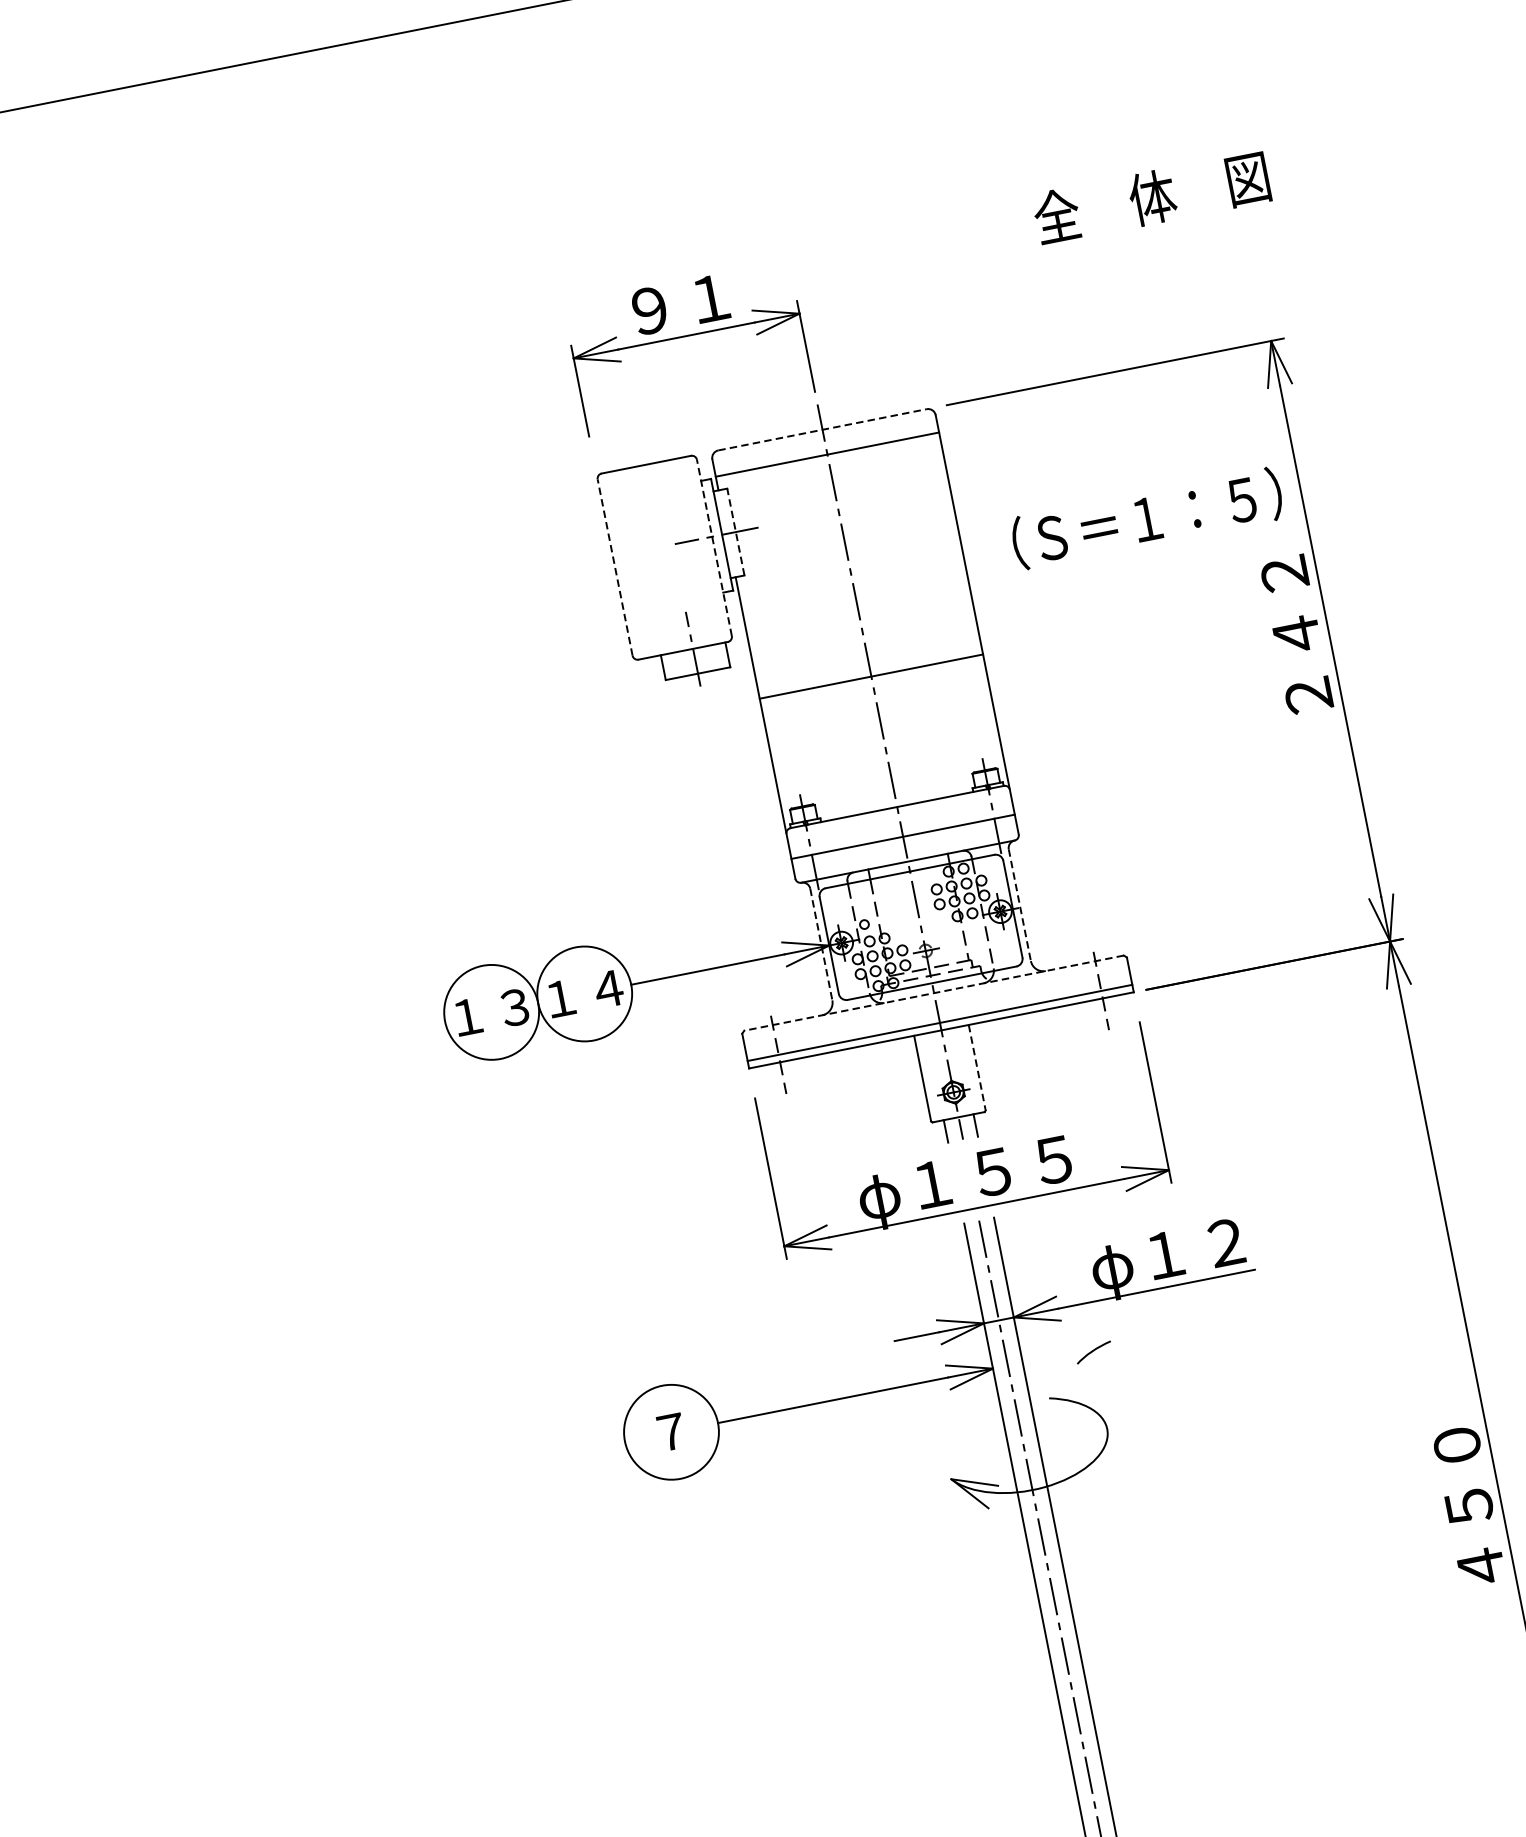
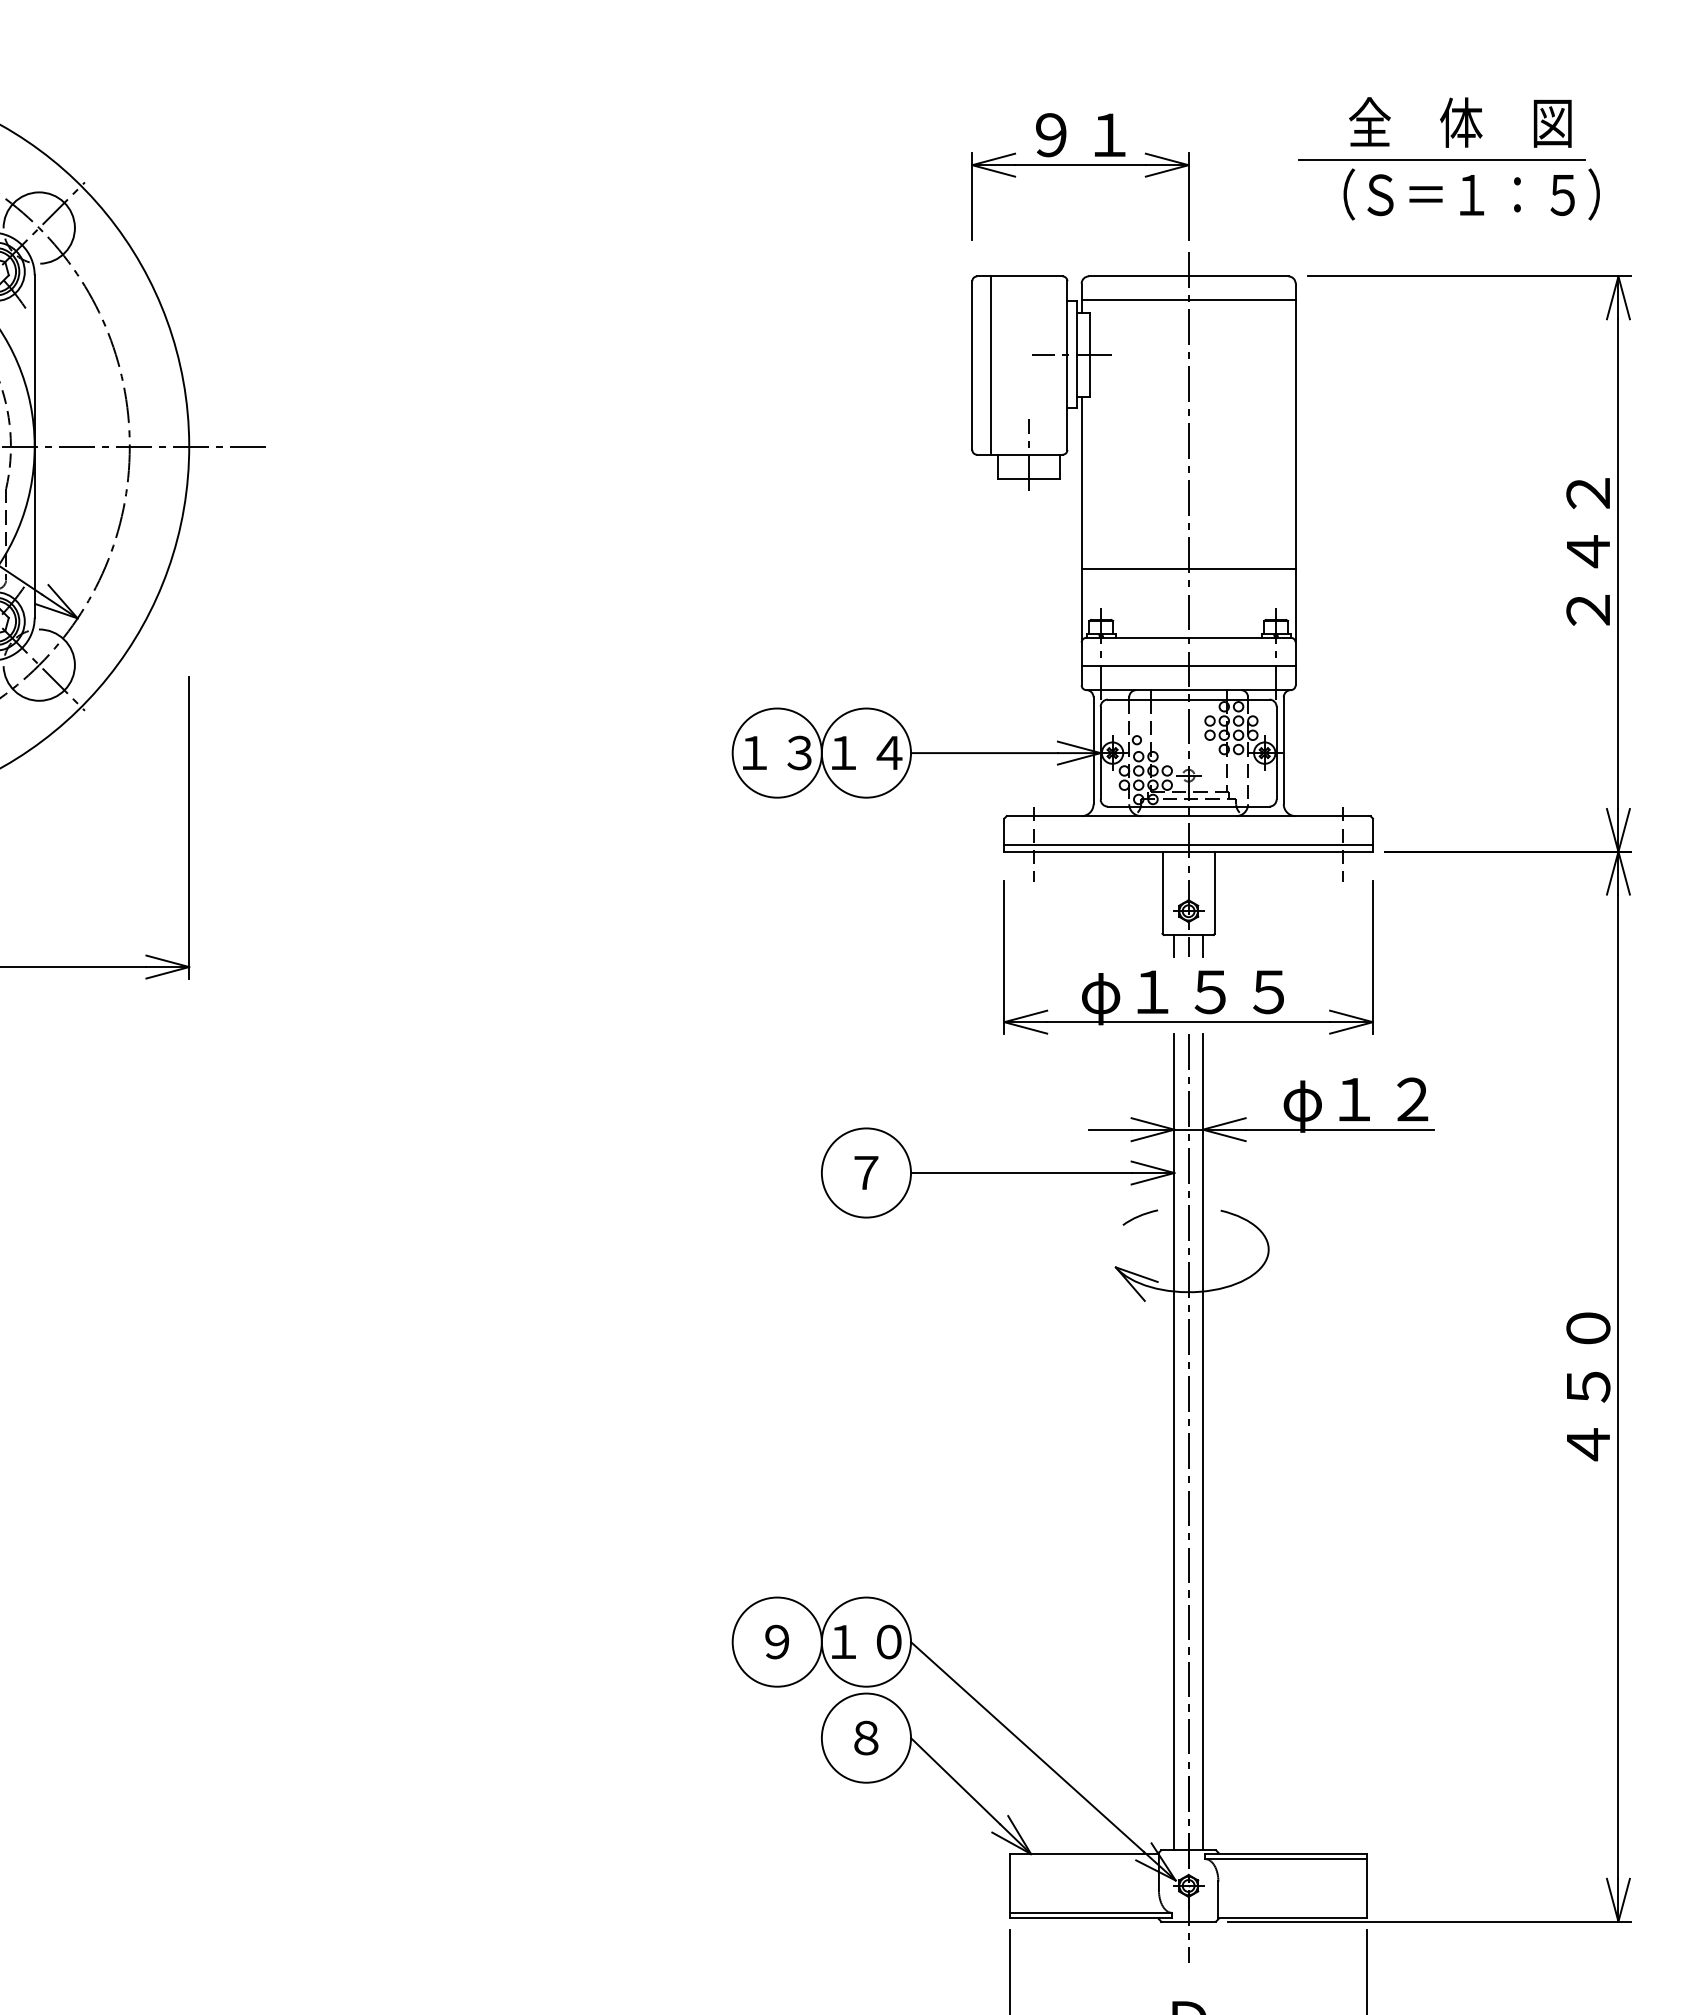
text: (1151, 197) -> (1460, 122), moved
line: (1062, 255) -> (1441, 159), added
line: (822, 429) -> (1188, 276), dashed -> solid
text: (1146, 518) -> (1471, 194), moved
line: (736, 531) -> (1090, 354), dashed -> solid
line: (714, 547) -> (1067, 365), dashed -> solid
line: (635, 563) -> (991, 365), added
line: (615, 567) -> (972, 365), dashed -> solid
line: (871, 676) -> (1188, 568), moved
line: (1019, 906) -> (1283, 751), dashed -> solid
line: (821, 945) -> (1093, 751), dashed -> solid
line: (934, 993) -> (1188, 816), dashed -> solid
line: (977, 1068) -> (1214, 893), dashed -> solid
curve: (1092, 1352) -> (1139, 1217), moved

